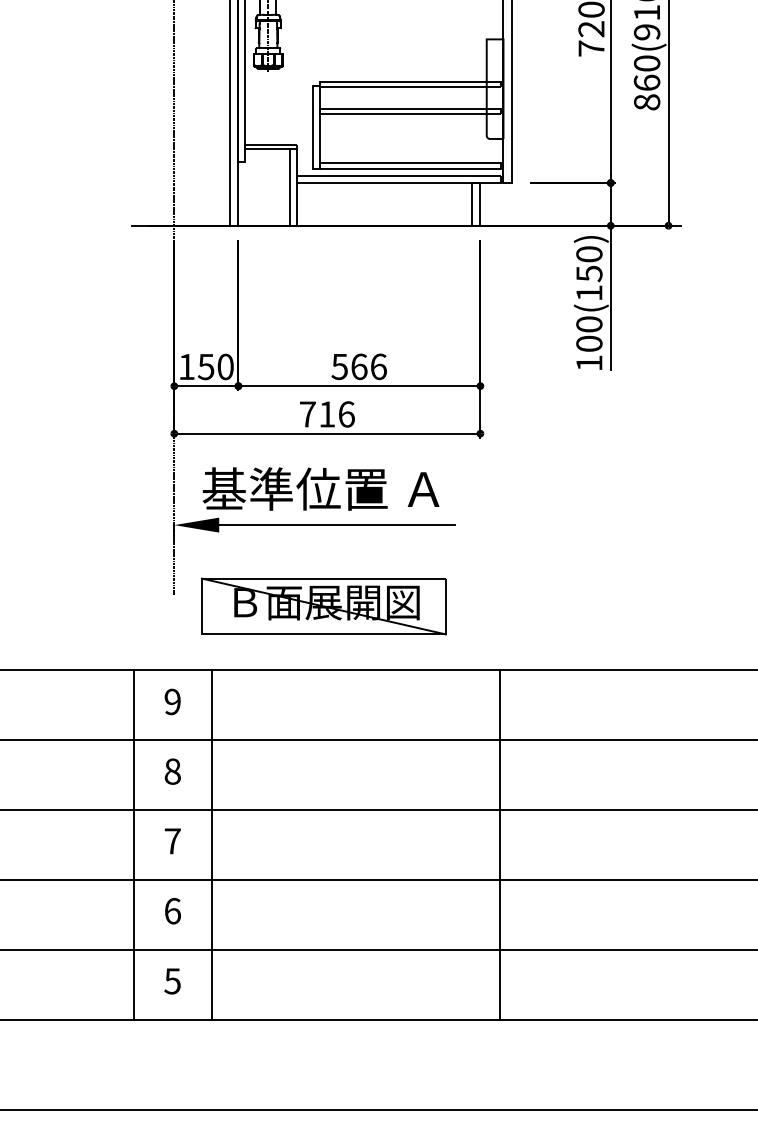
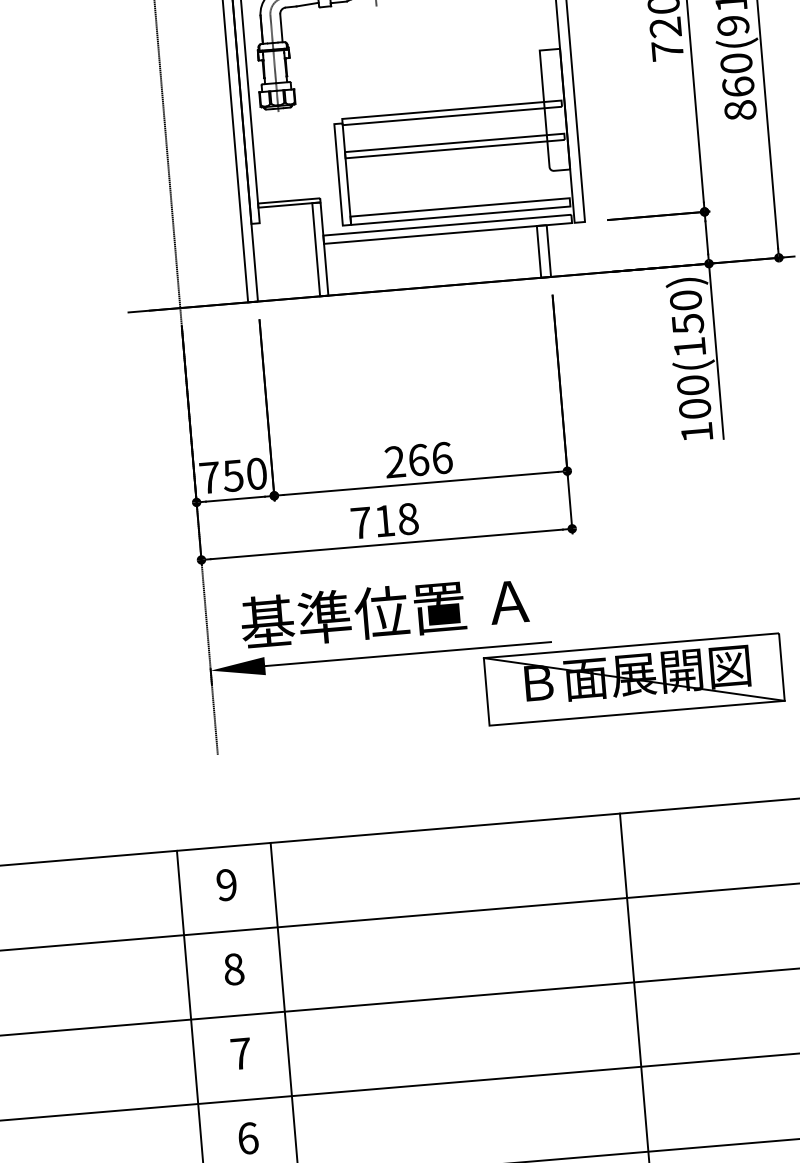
text: (186, 366) -> (209, 477), 150 -> 750
text: (339, 366) -> (394, 461), 566 -> 266
text: (346, 414) -> (408, 519), 716 -> 718
part: (323, 606) -> (633, 679), moved

